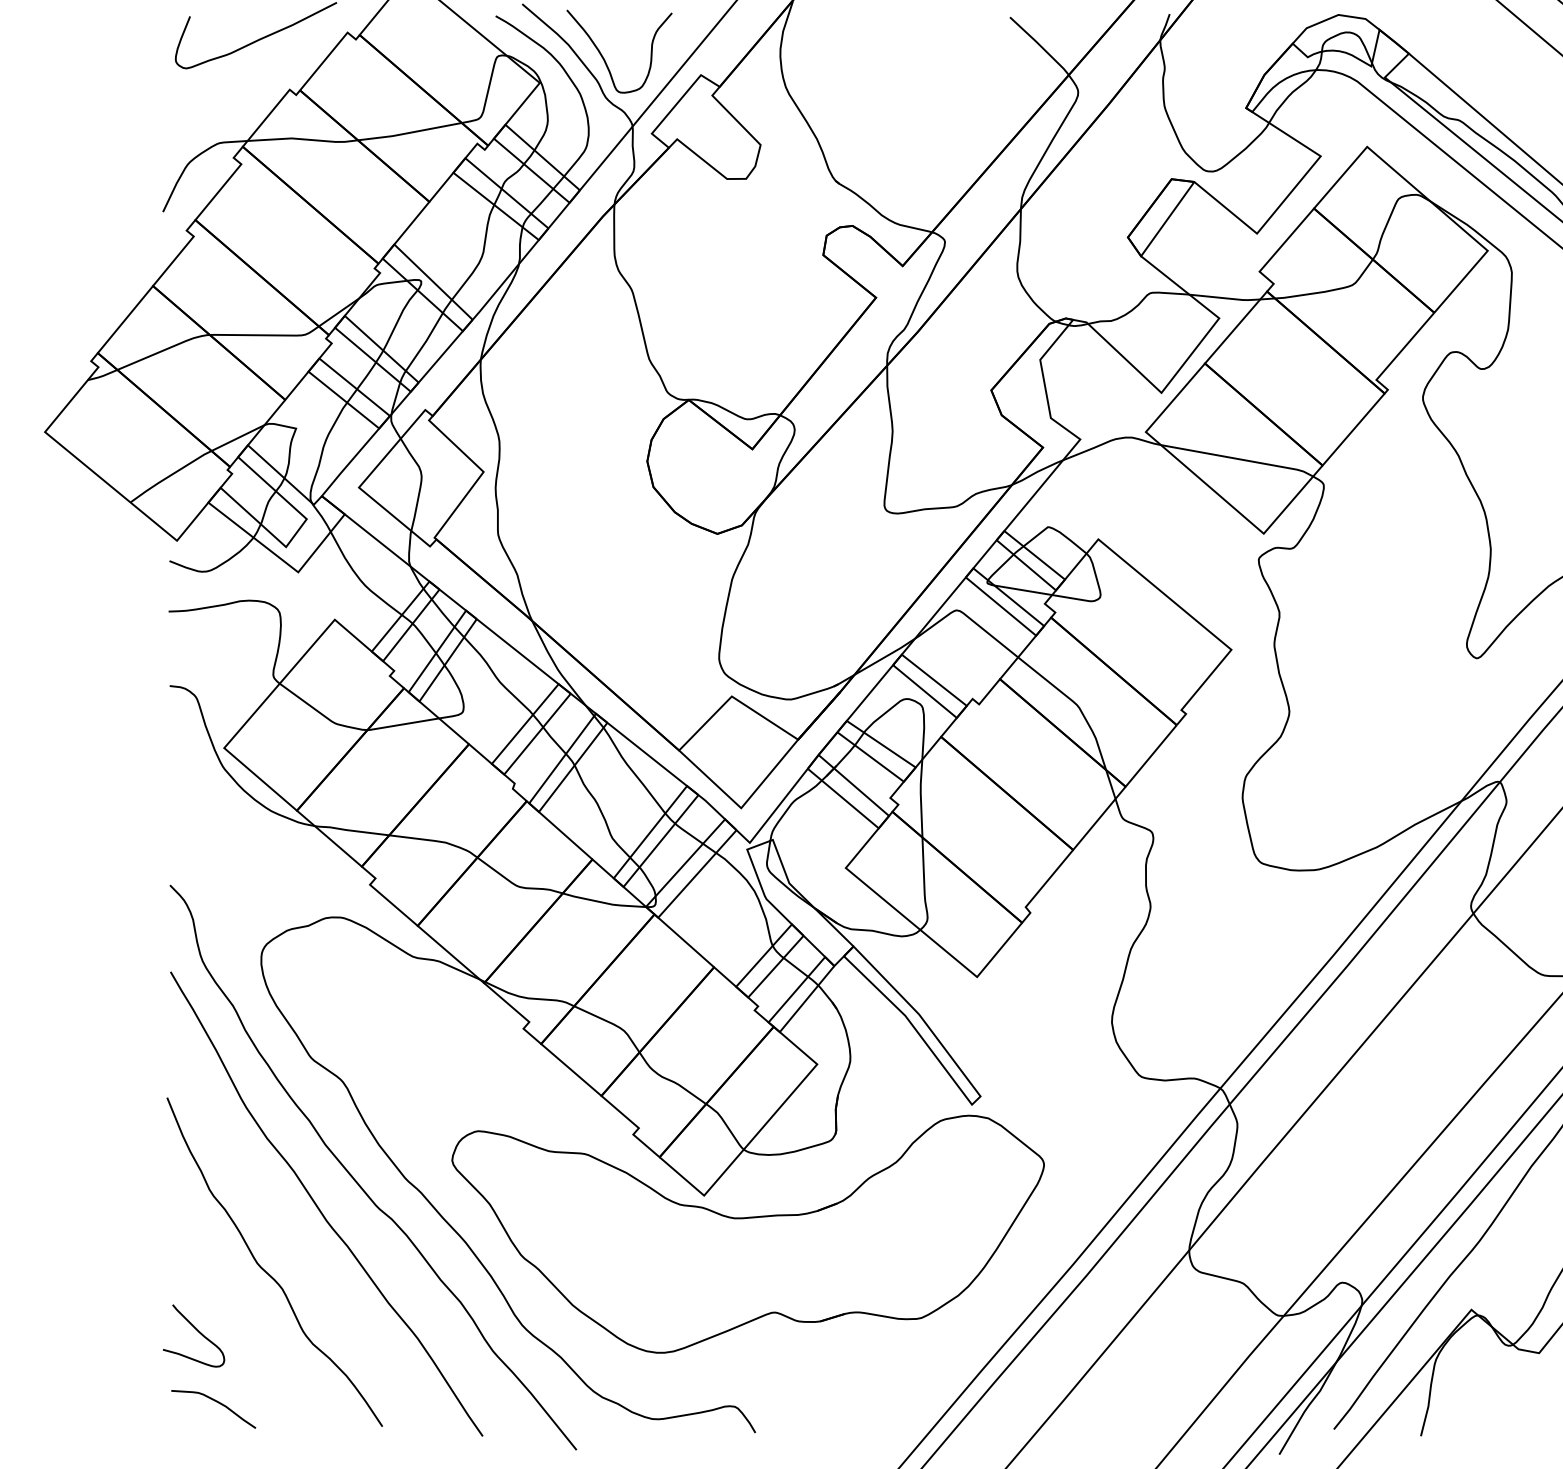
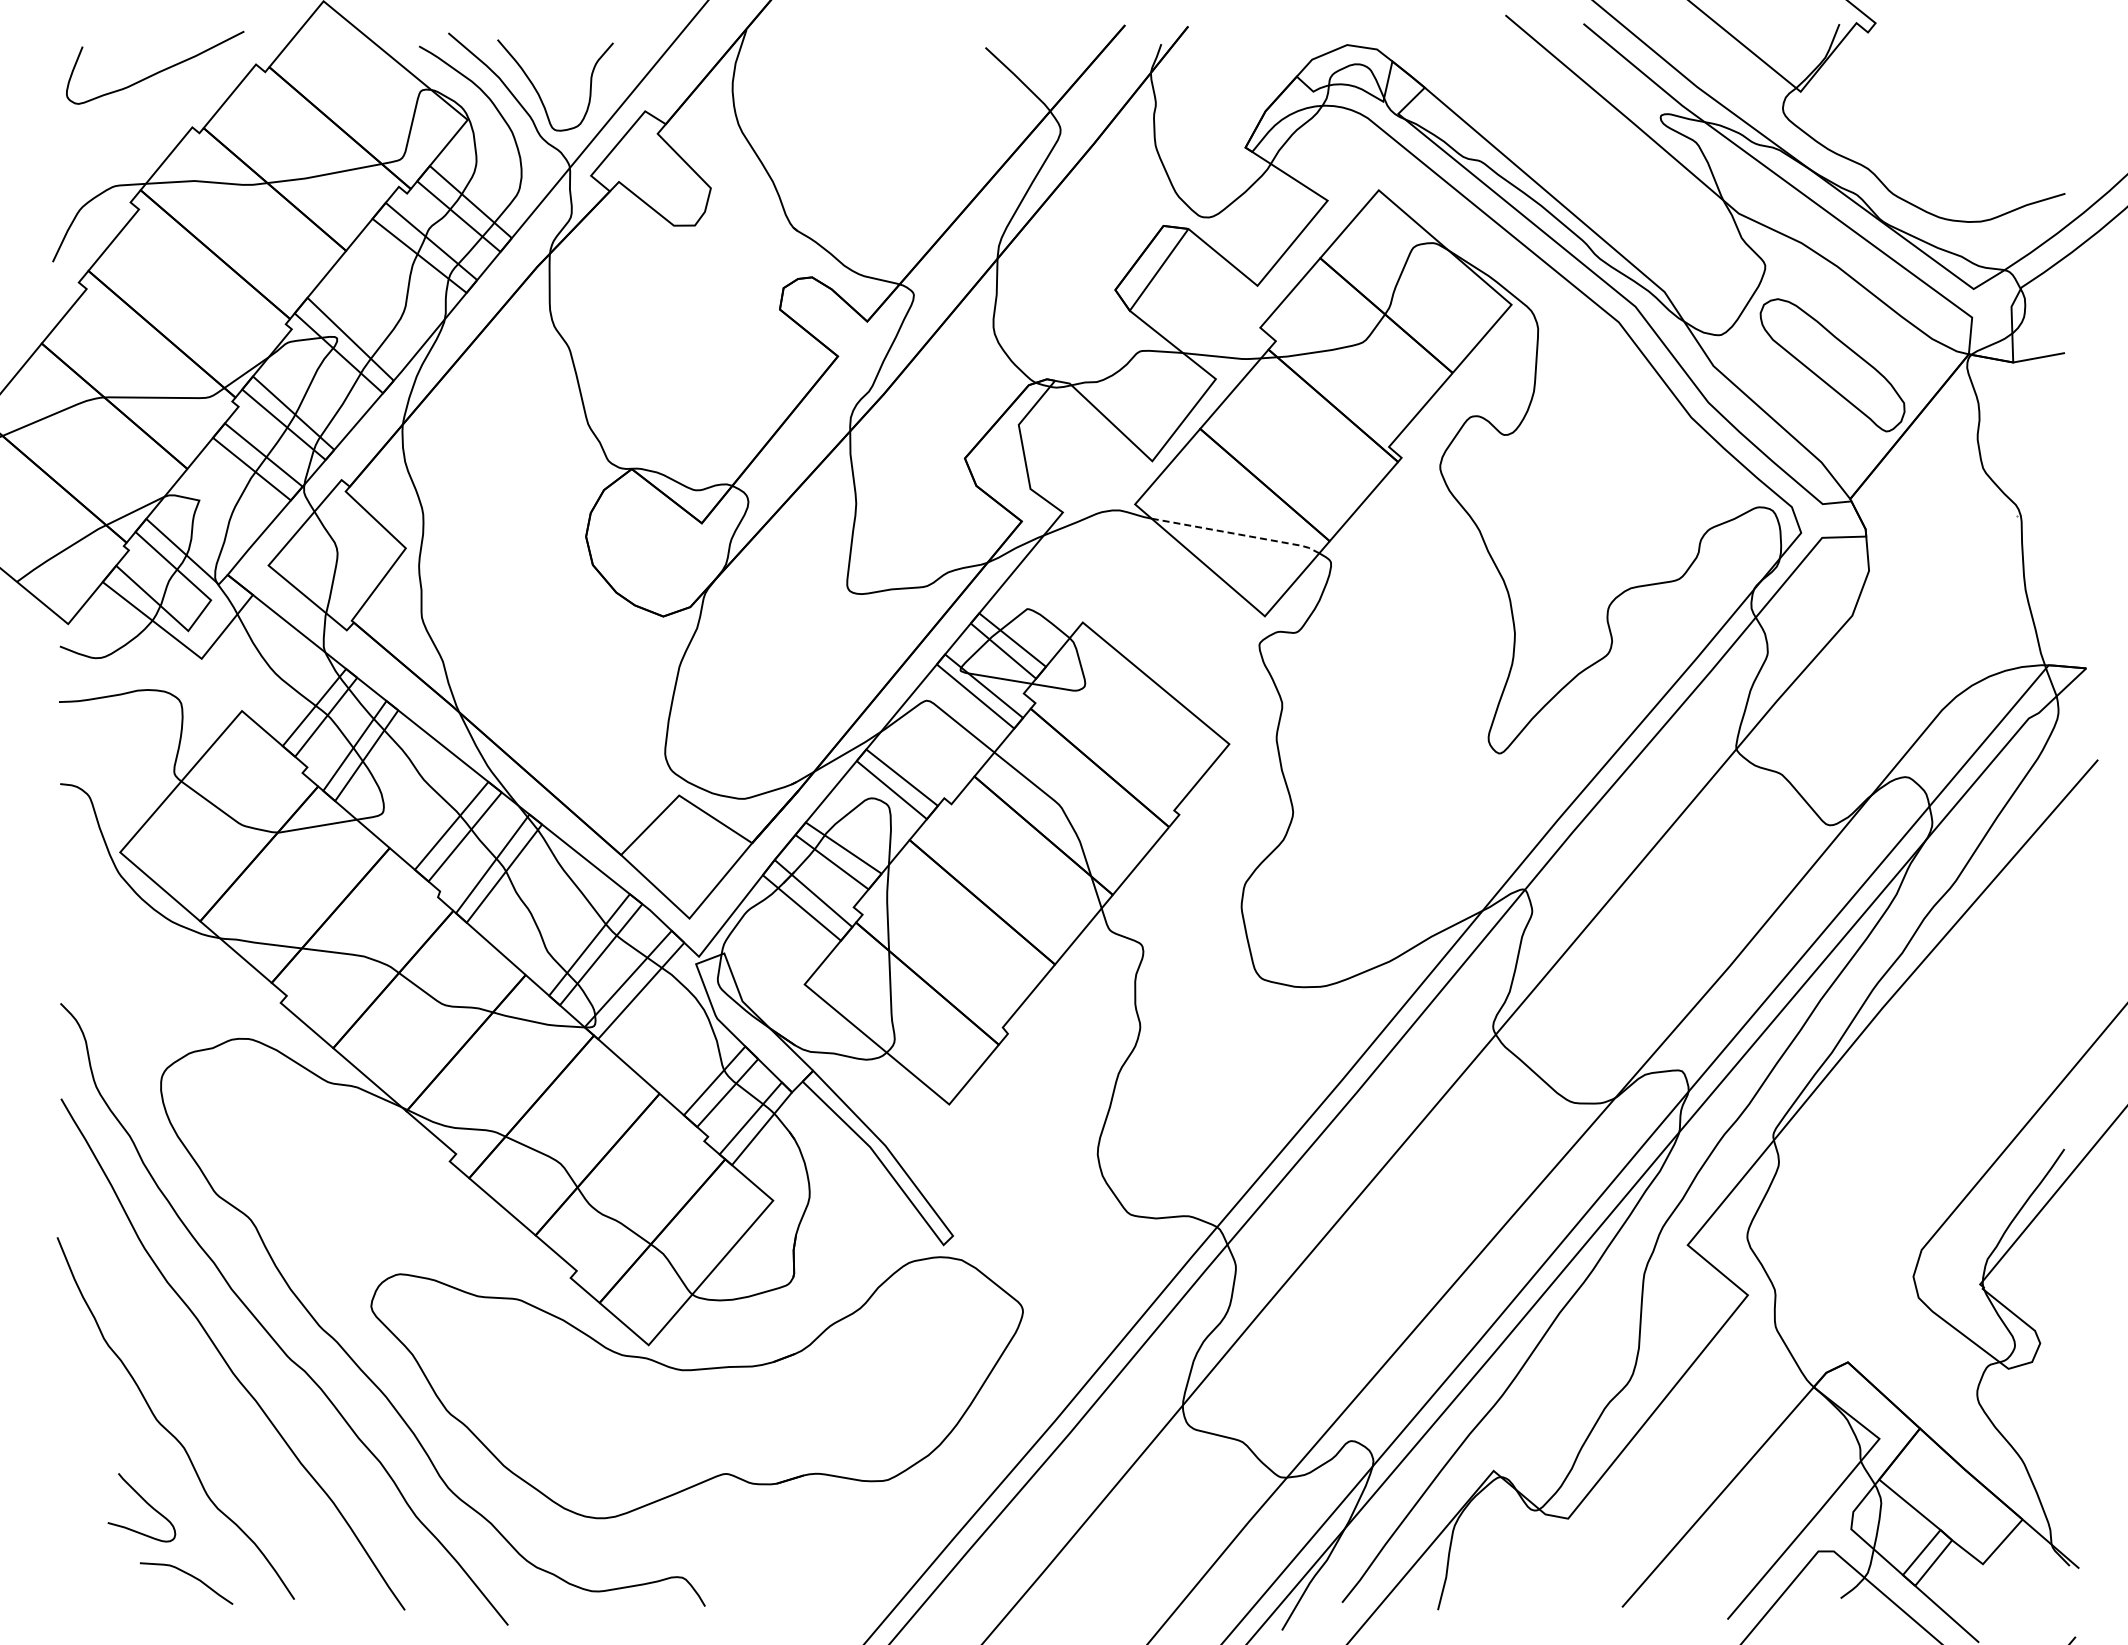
line: (1238, 459) -> (1237, 534), solid -> dashed
curve: (197, 1331) -> (145, 1502), moved
curve: (217, 1402) -> (190, 1576), moved

